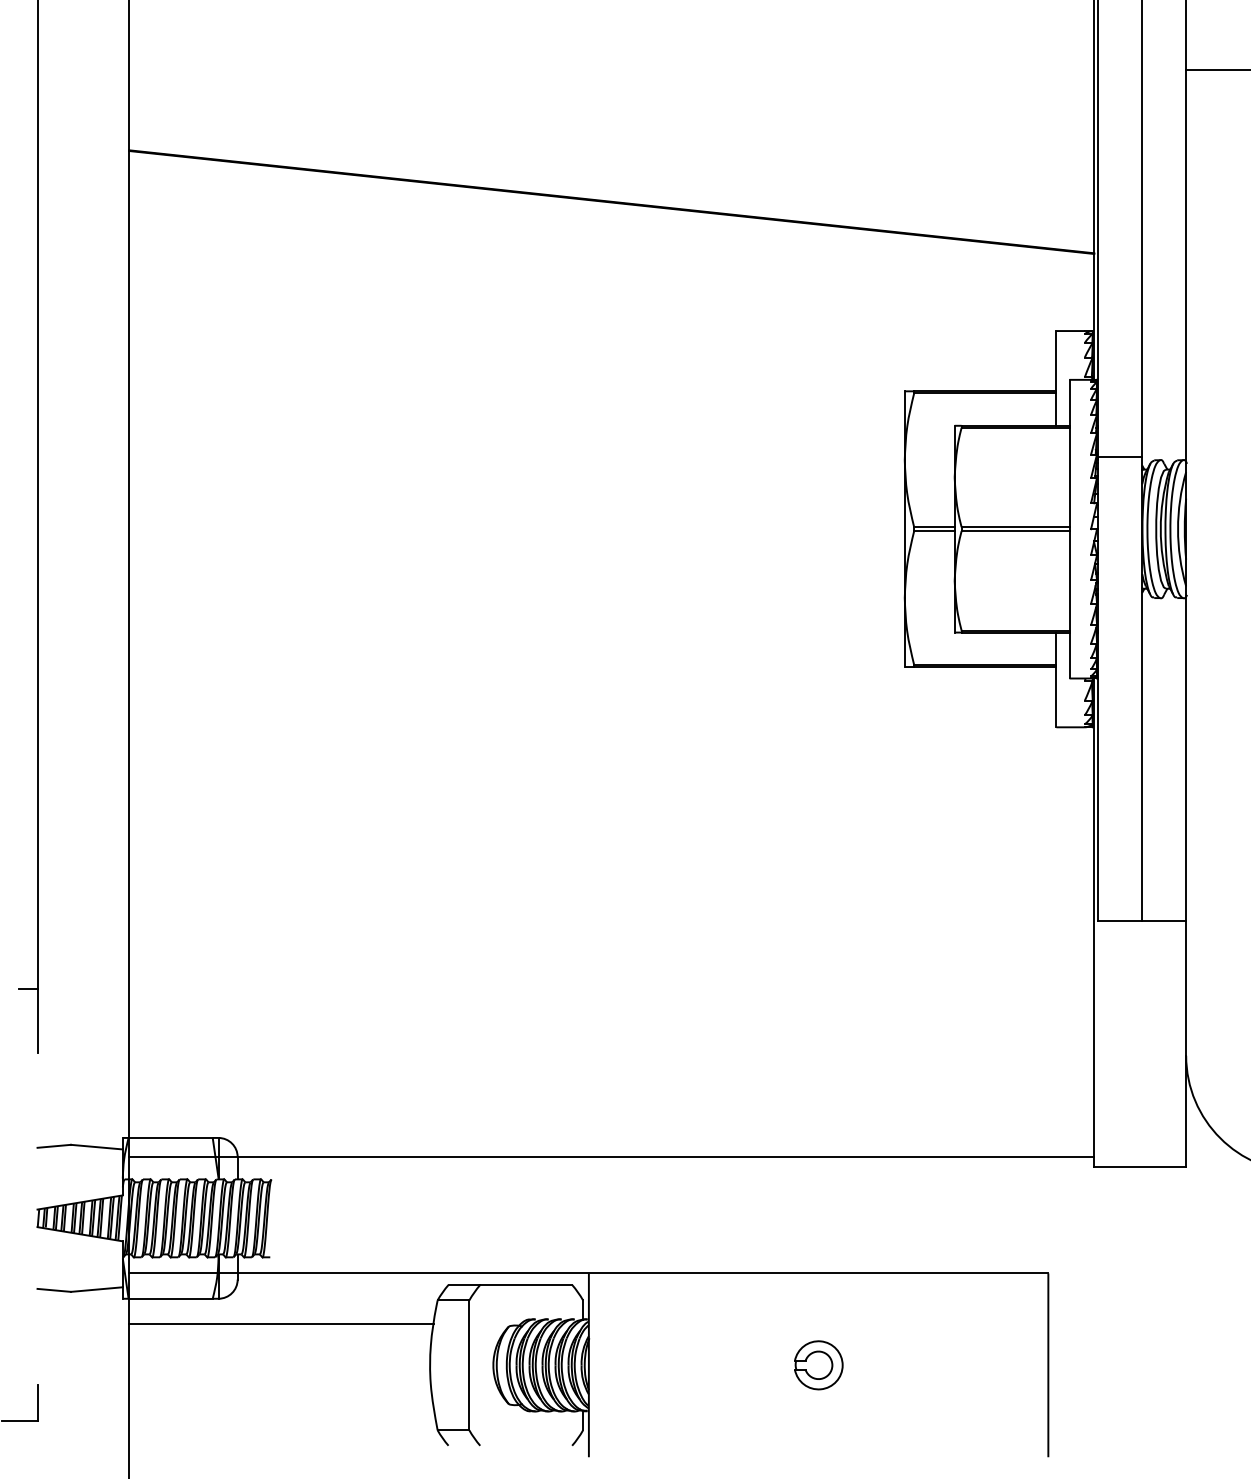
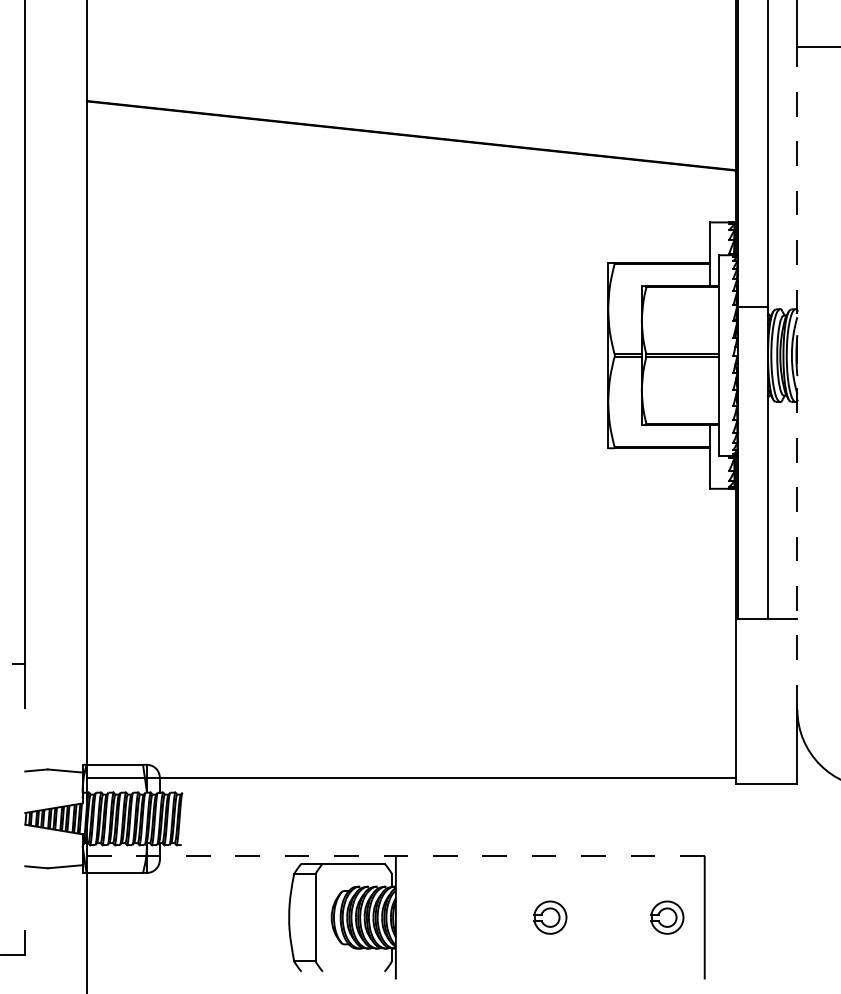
line: (1186, 561) -> (797, 377), solid -> dashed
line: (588, 1272) -> (395, 855), solid -> dashed
line: (281, 1324) -> (189, 890), removed
part: (992, 1365) -> (667, 917), added

